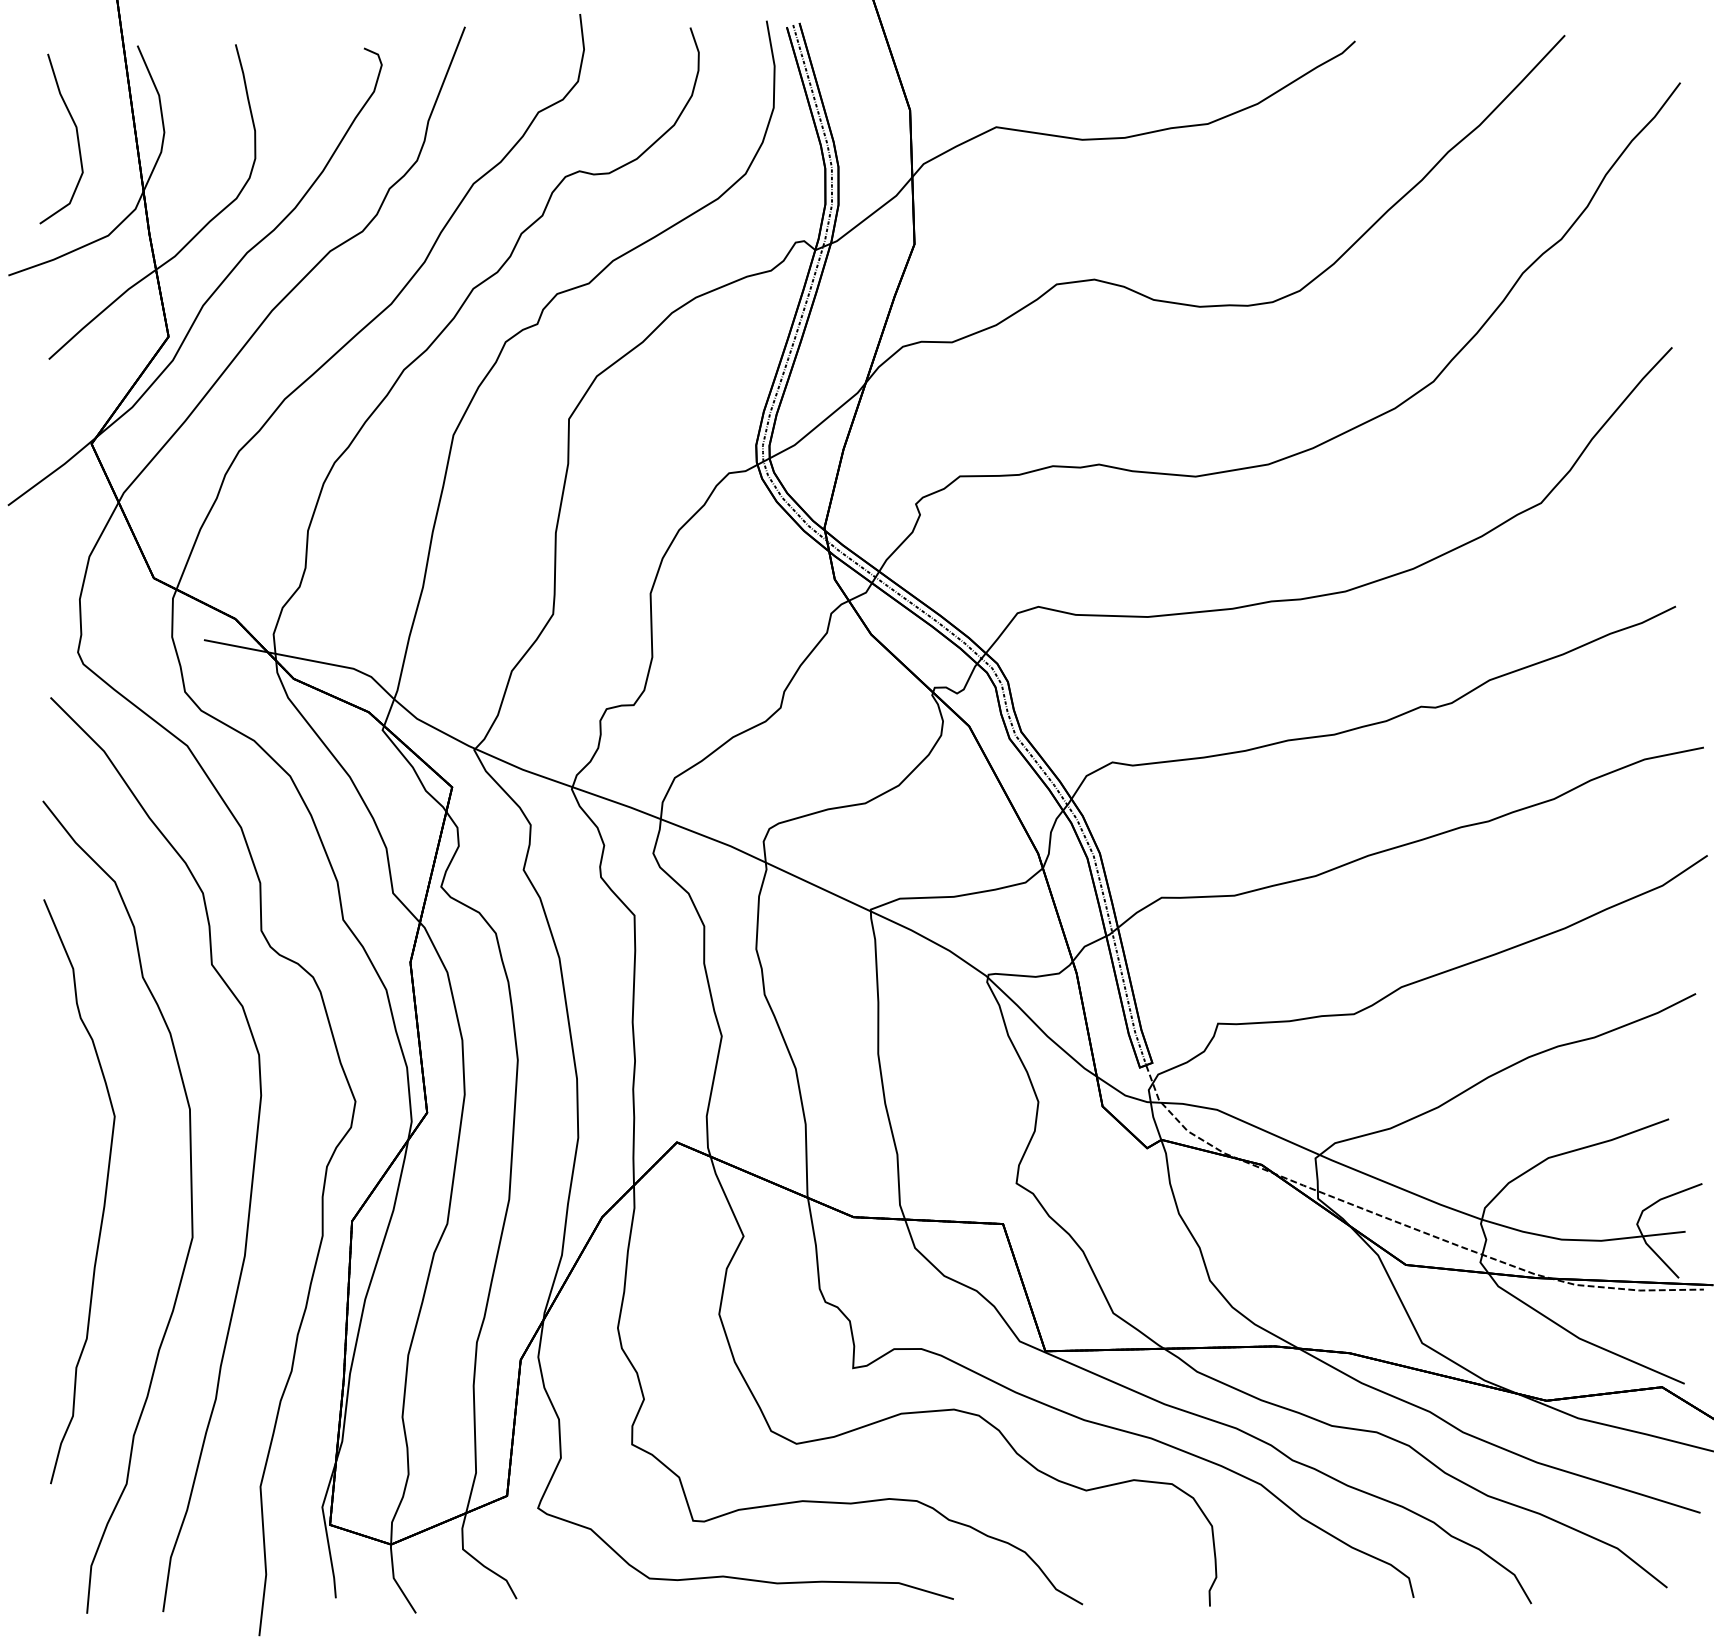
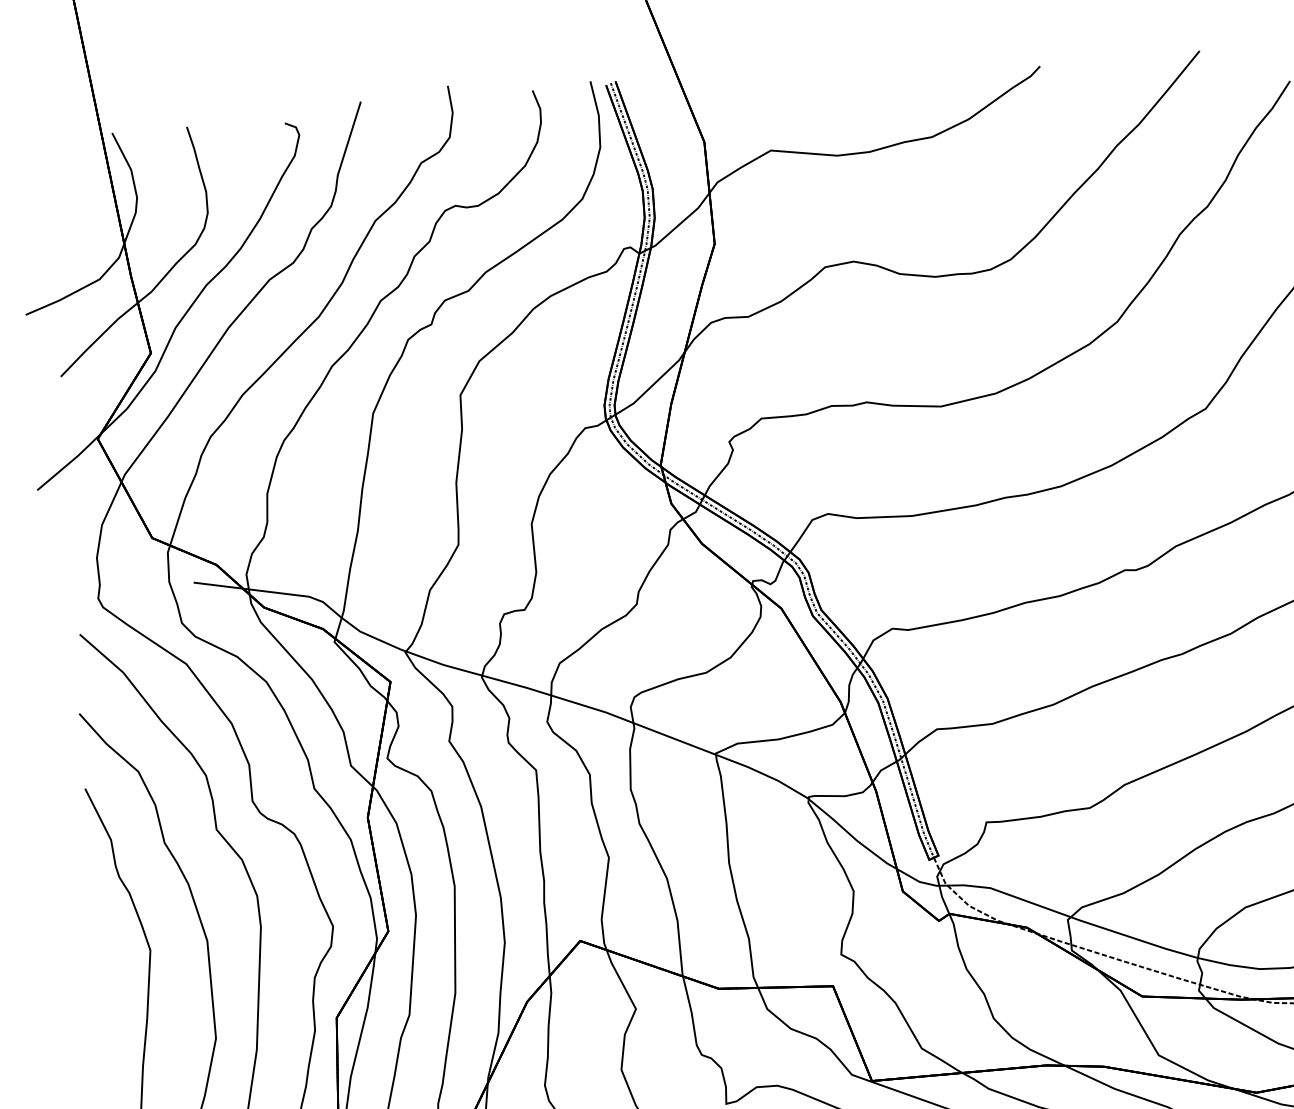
part: (76, 136) -> (70, 205), removed

